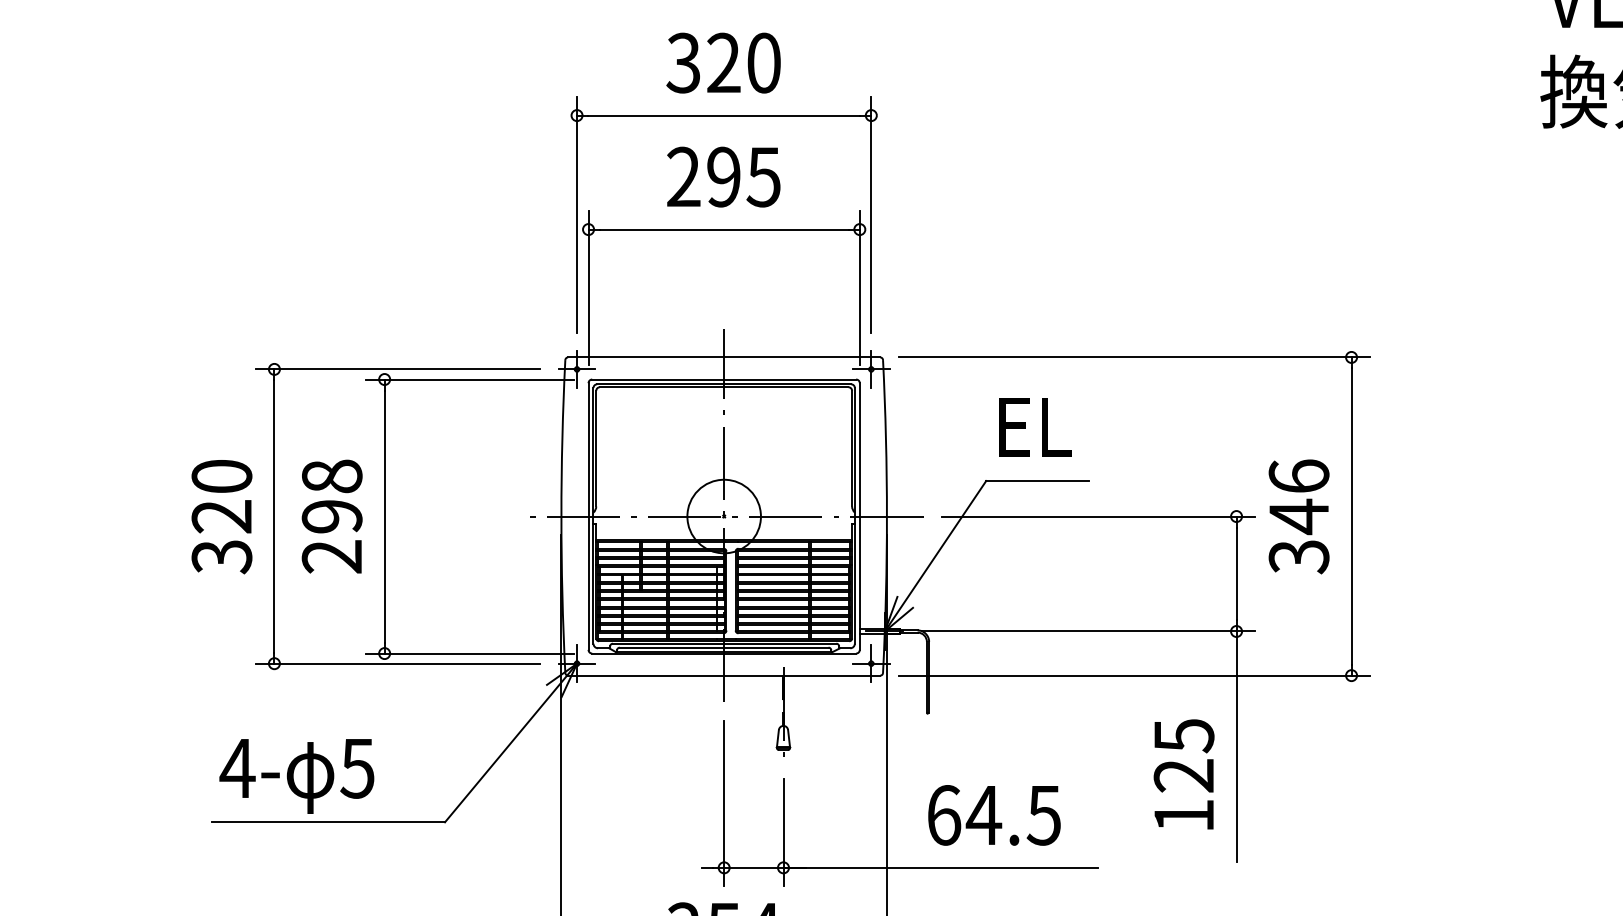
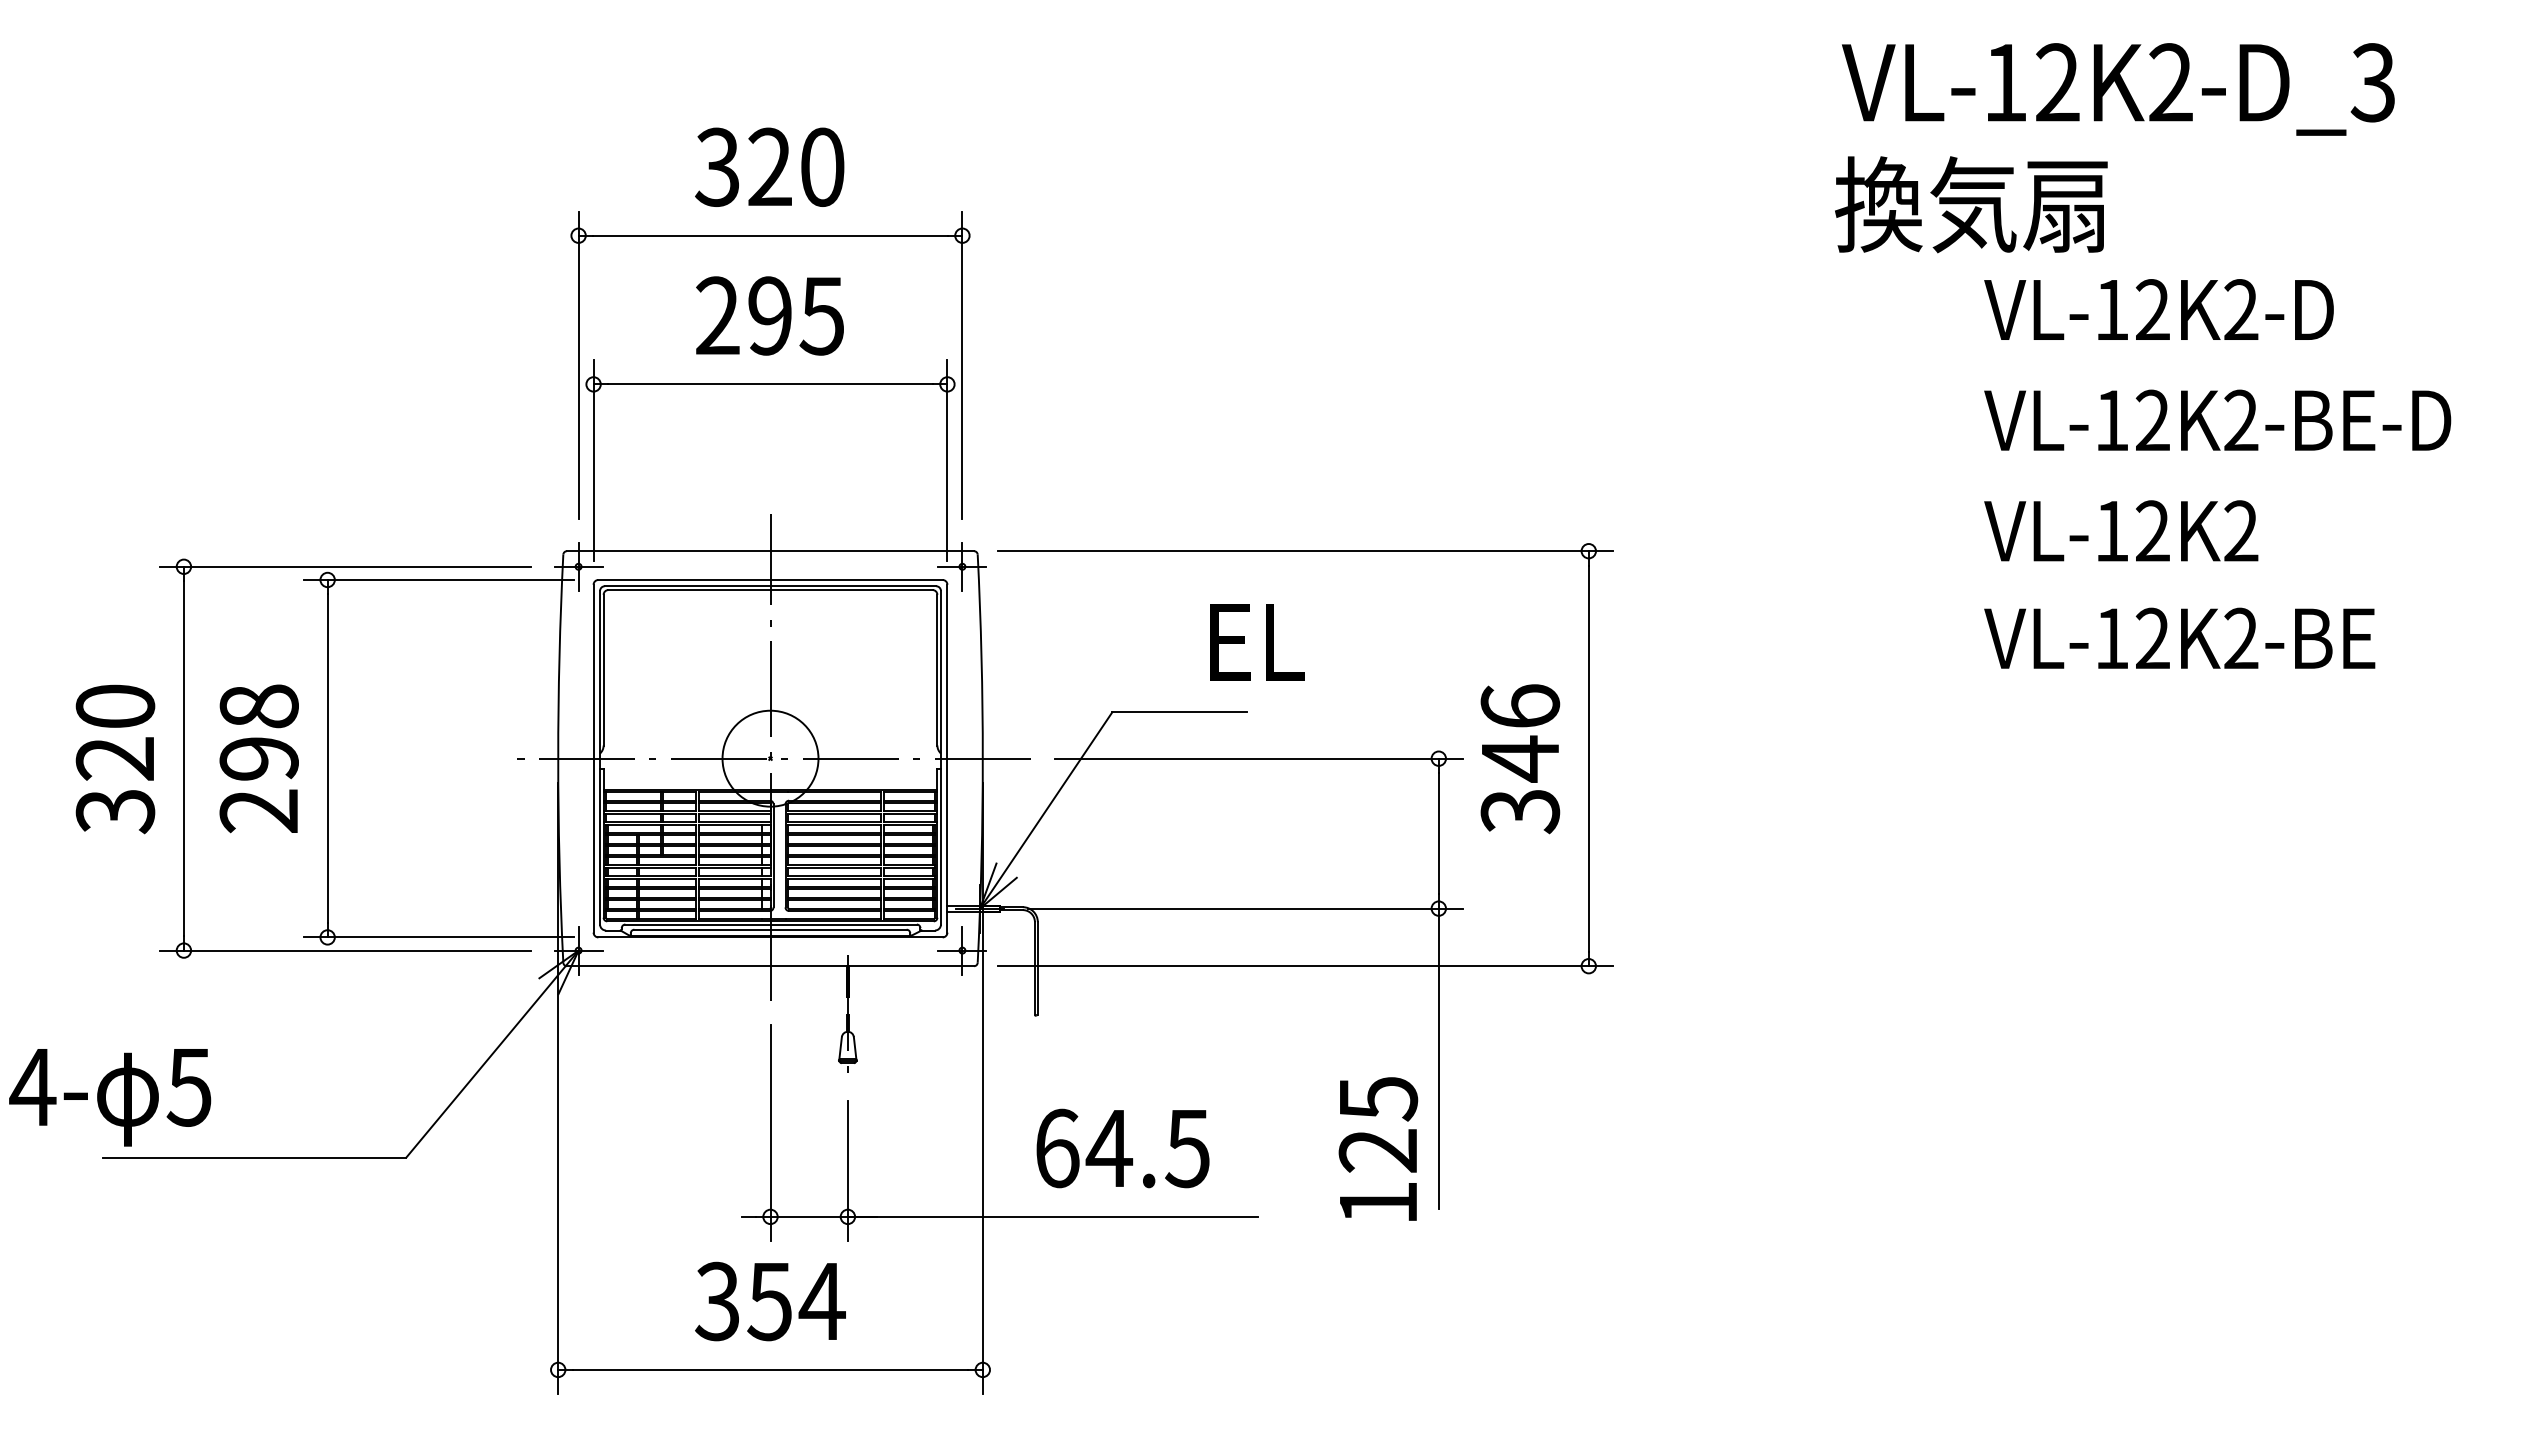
text: (1035, 427) -> (1257, 642), moved
text: (1184, 774) -> (1378, 1148), moved
text: (297, 776) -> (110, 1097), moved

